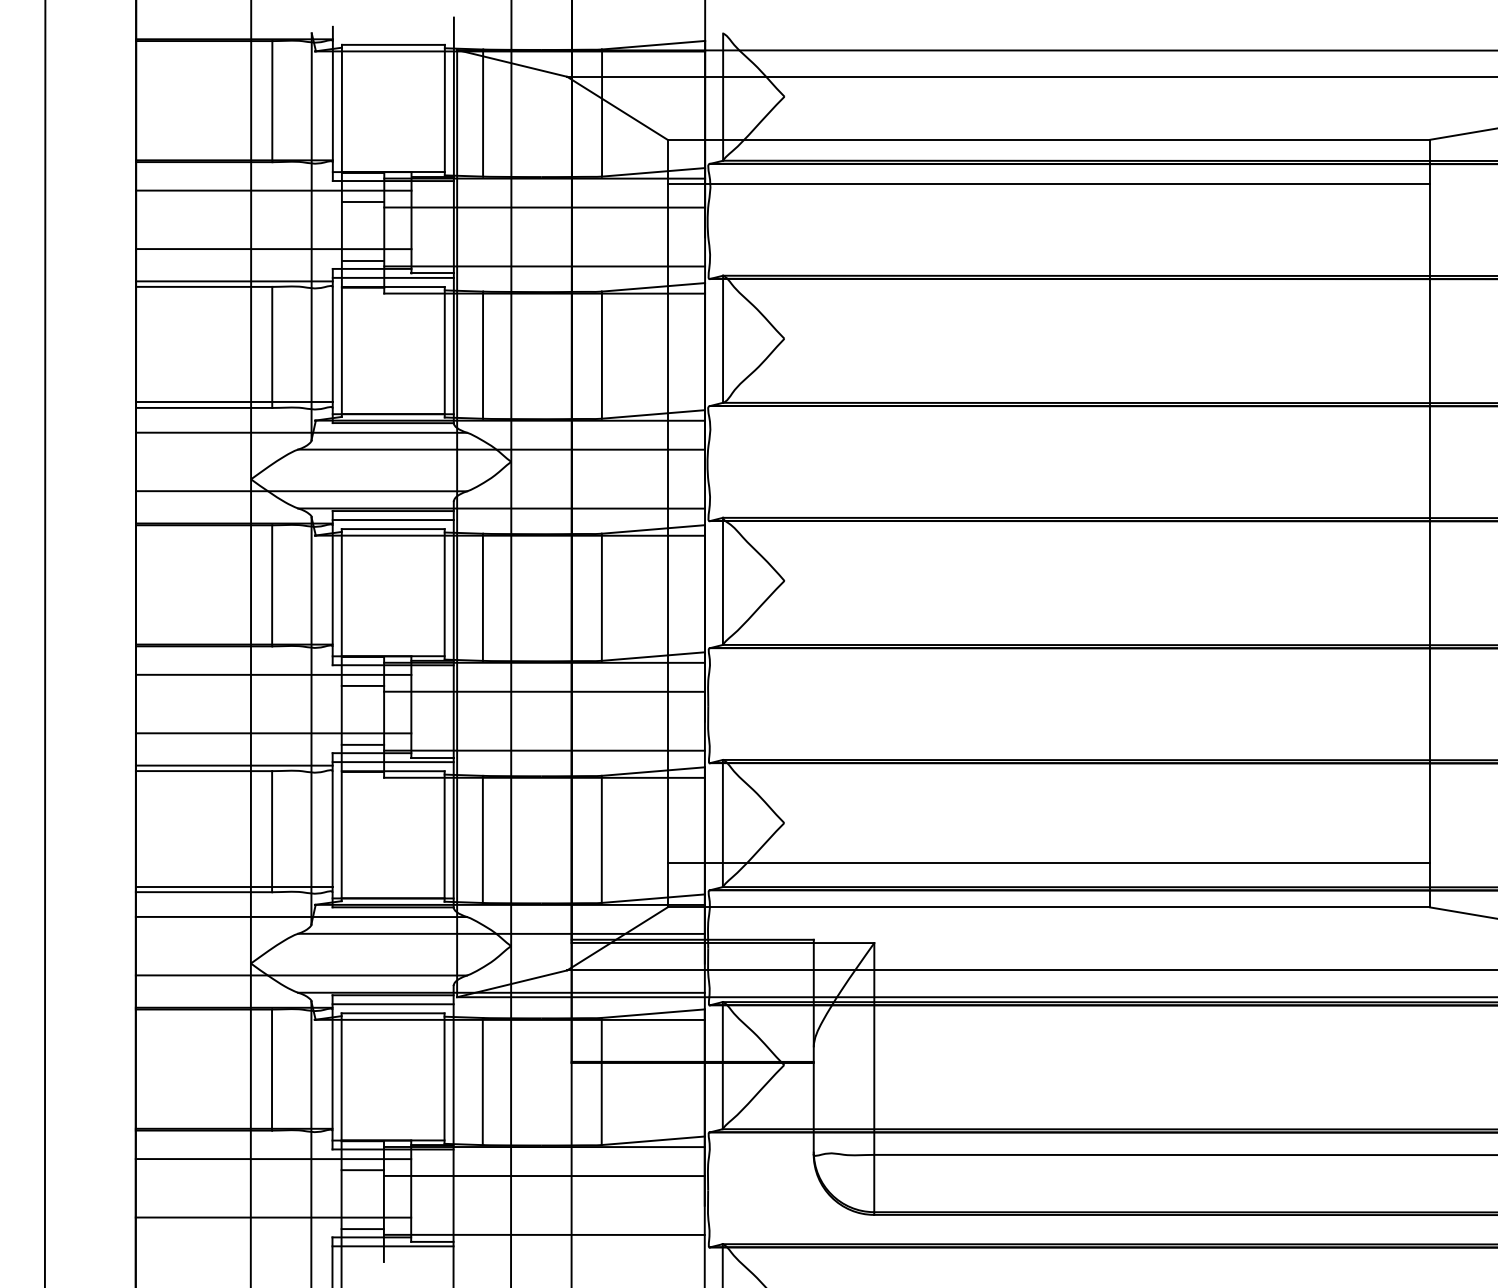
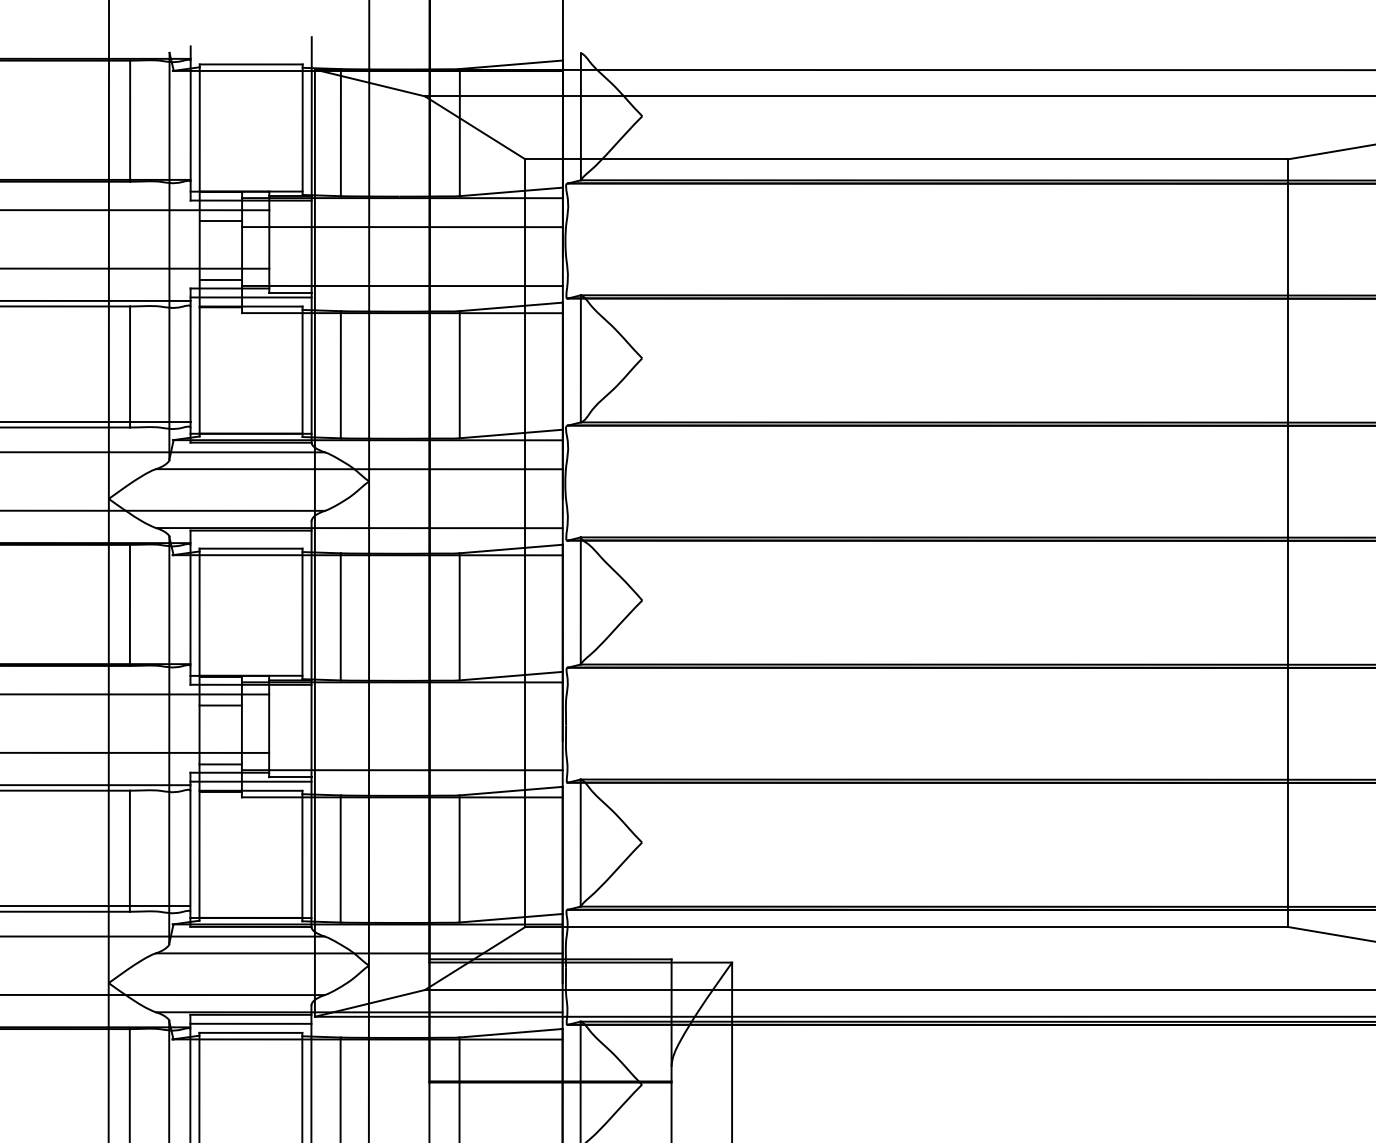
line: (1048, 184) -> (906, 204), removed
line: (392, 520) -> (250, 540), removed
line: (544, 691) -> (402, 711), removed
line: (1048, 863) -> (906, 883), removed

